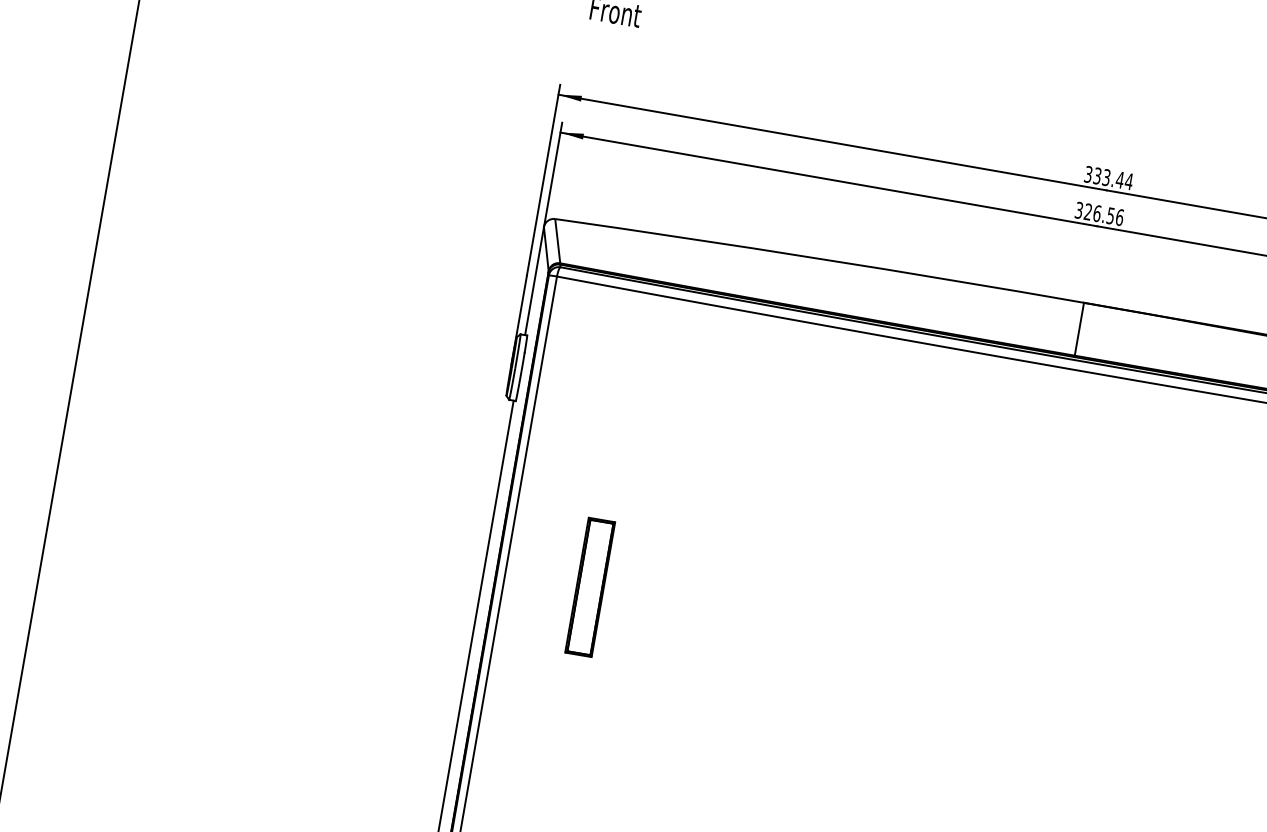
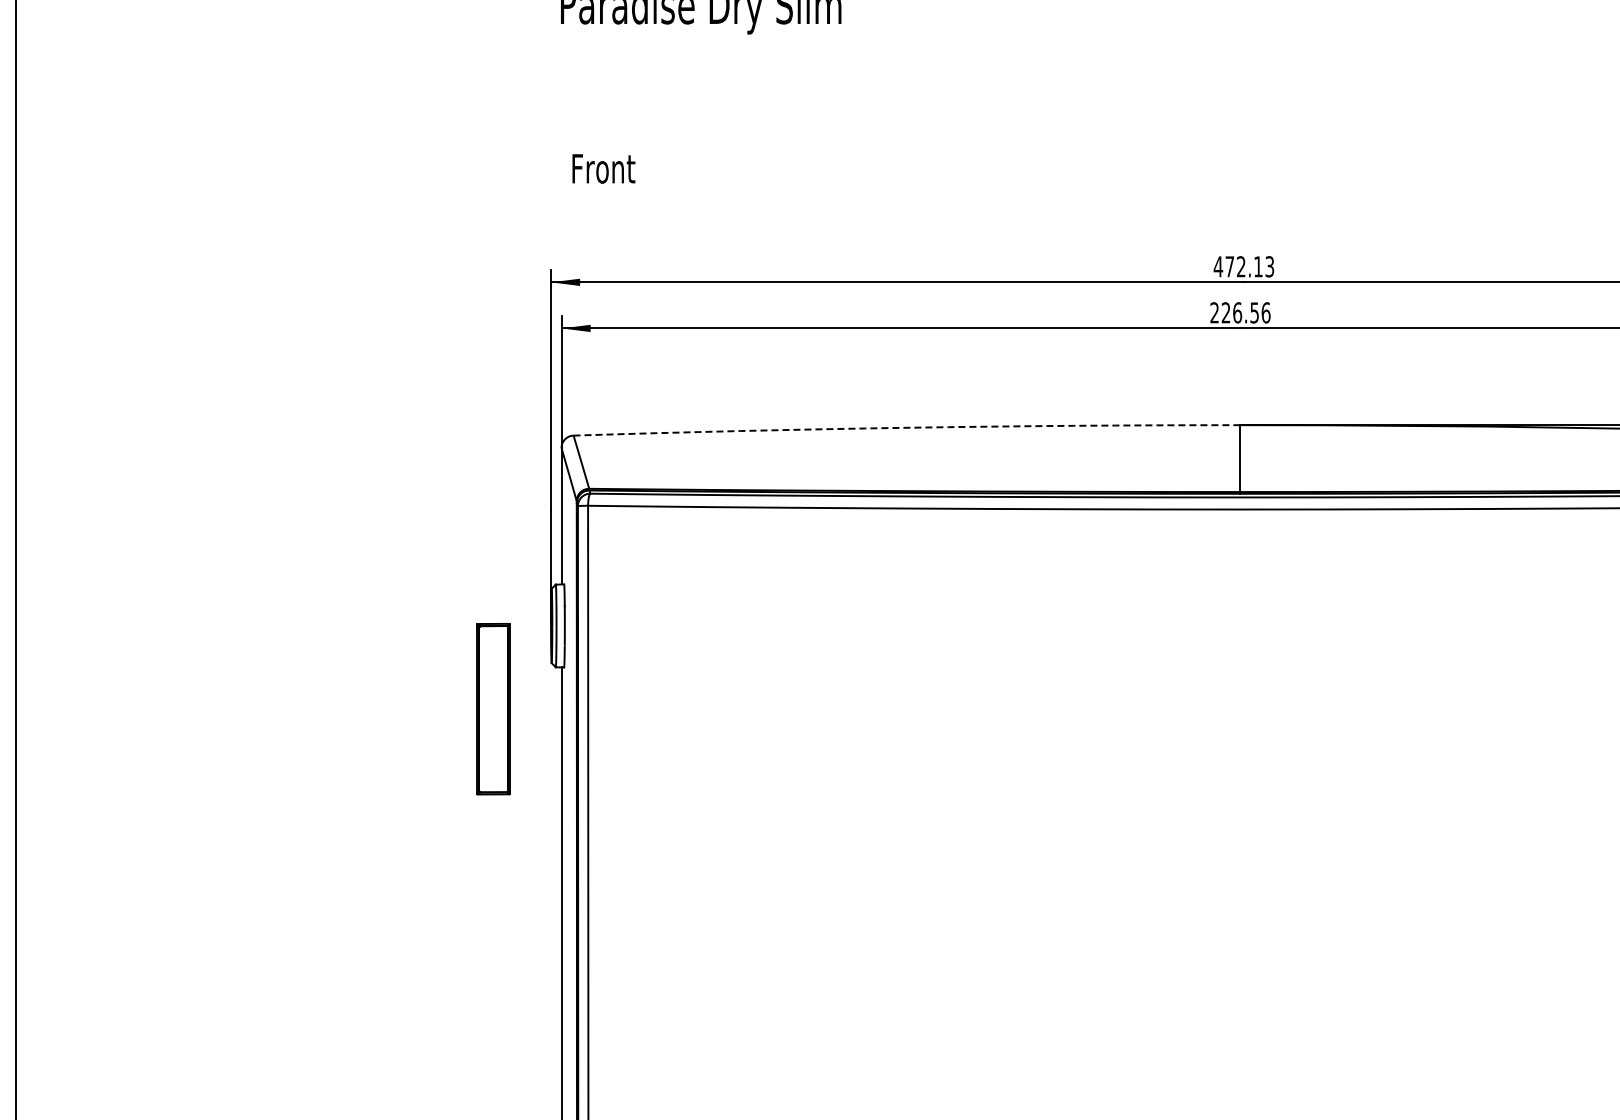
text: (1108, 177) -> (1243, 266), 333.44 -> 472.13
text: (1079, 210) -> (1214, 312), 326.56 -> 226.56
arc: (819, 258) -> (906, 427), solid -> dashed
part: (590, 587) -> (493, 709), moved

